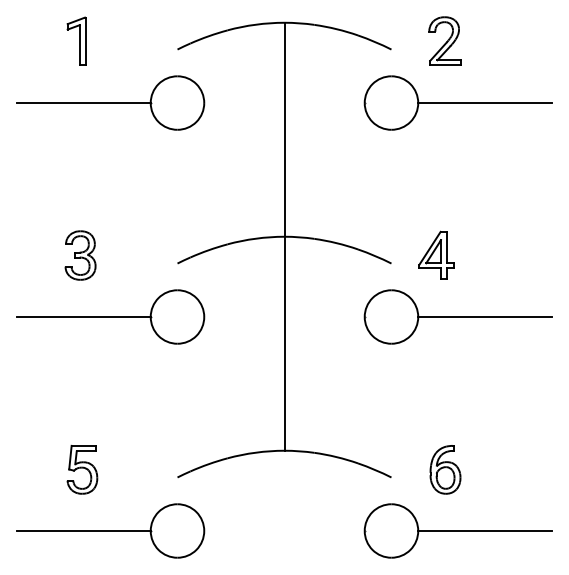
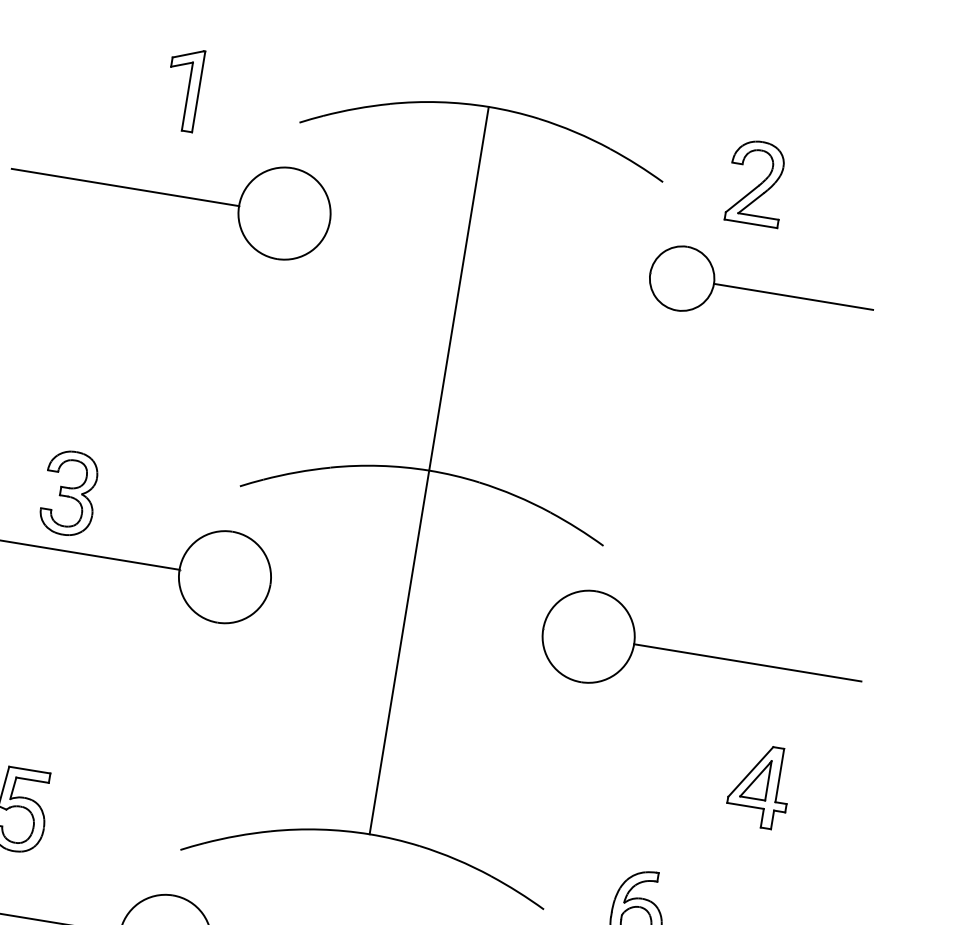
part: (76, 40) -> (182, 87), moved
part: (457, 102) -> (760, 290), size x0.7
part: (436, 254) -> (760, 784), moved
part: (80, 255) -> (69, 493), moved

